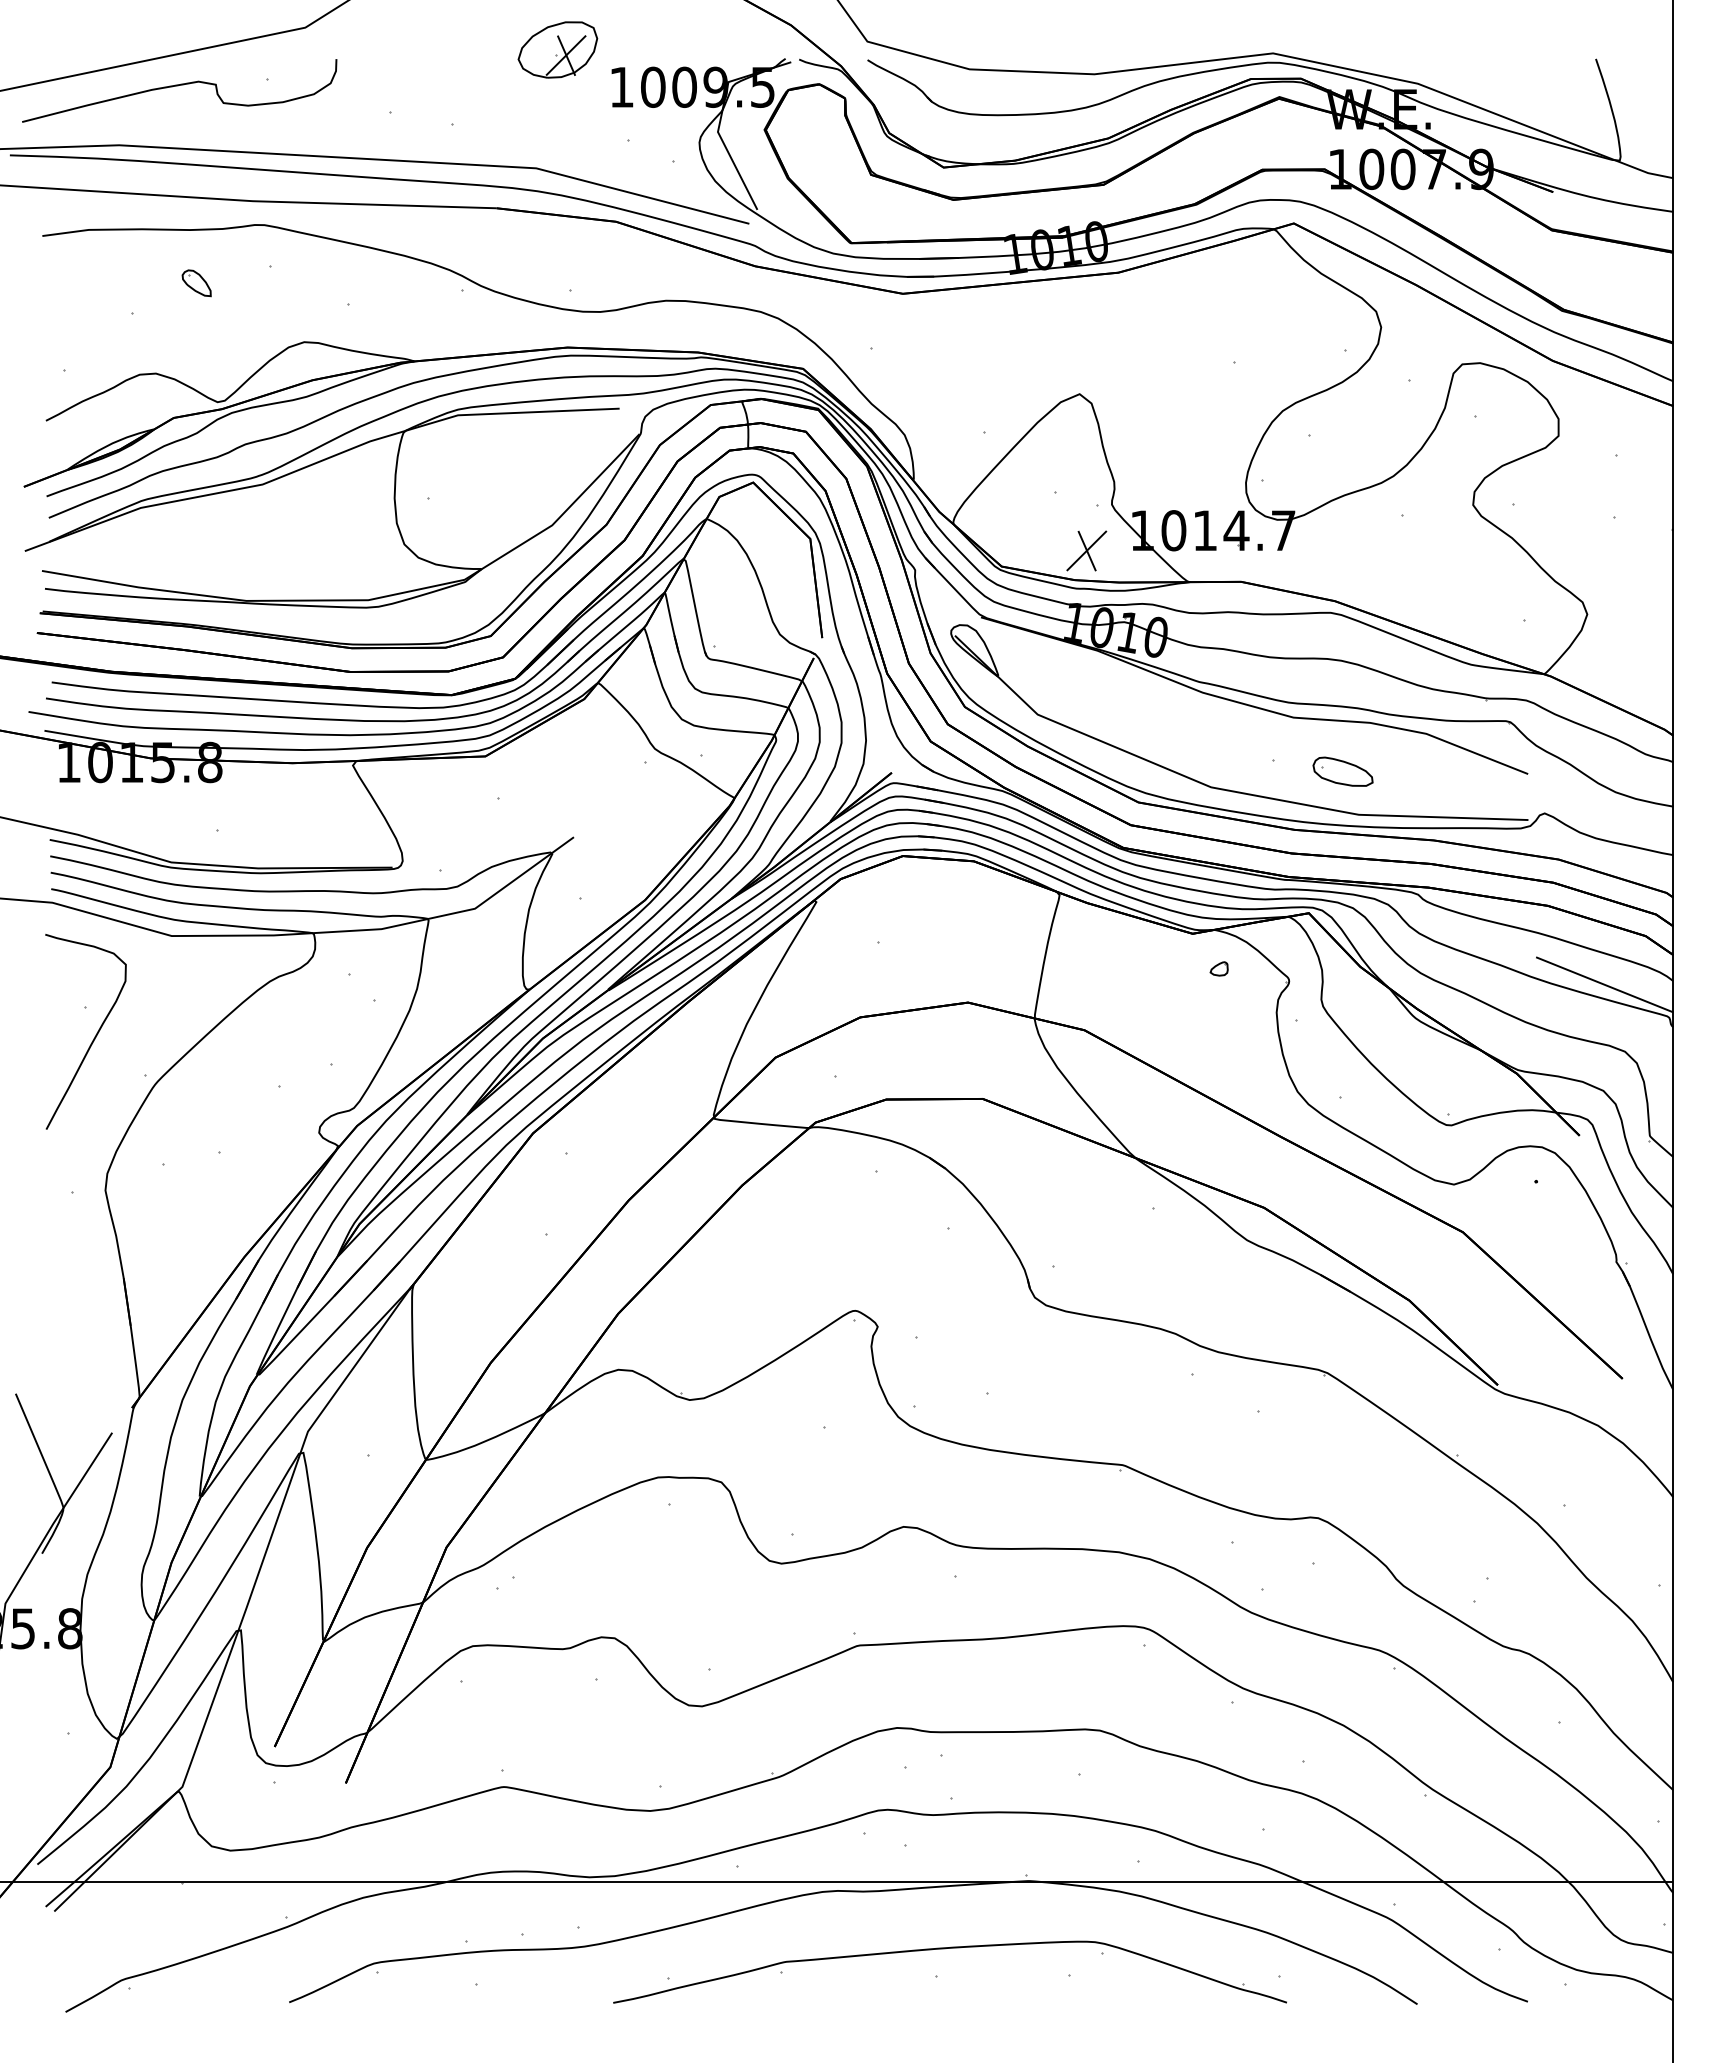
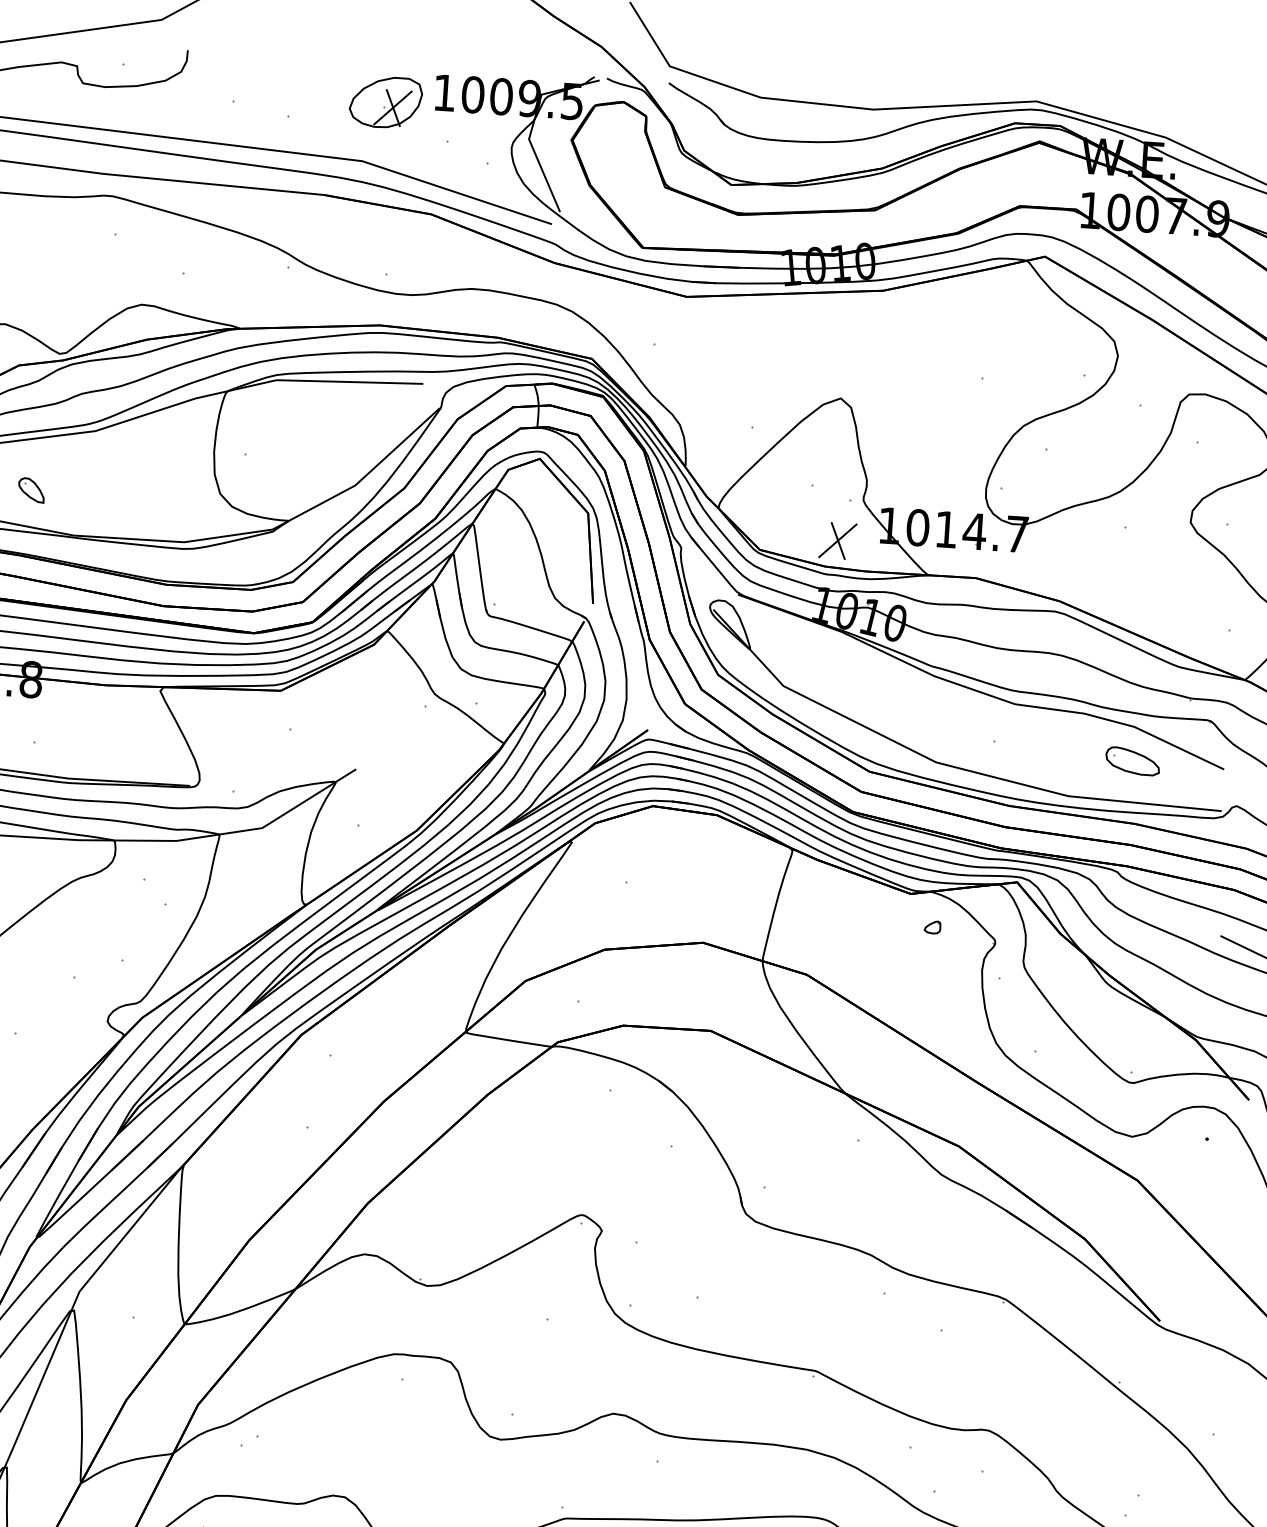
part: (557, 49) -> (385, 101), moved
part: (196, 283) -> (31, 490), moved
part: (1342, 771) -> (1132, 761), moved

